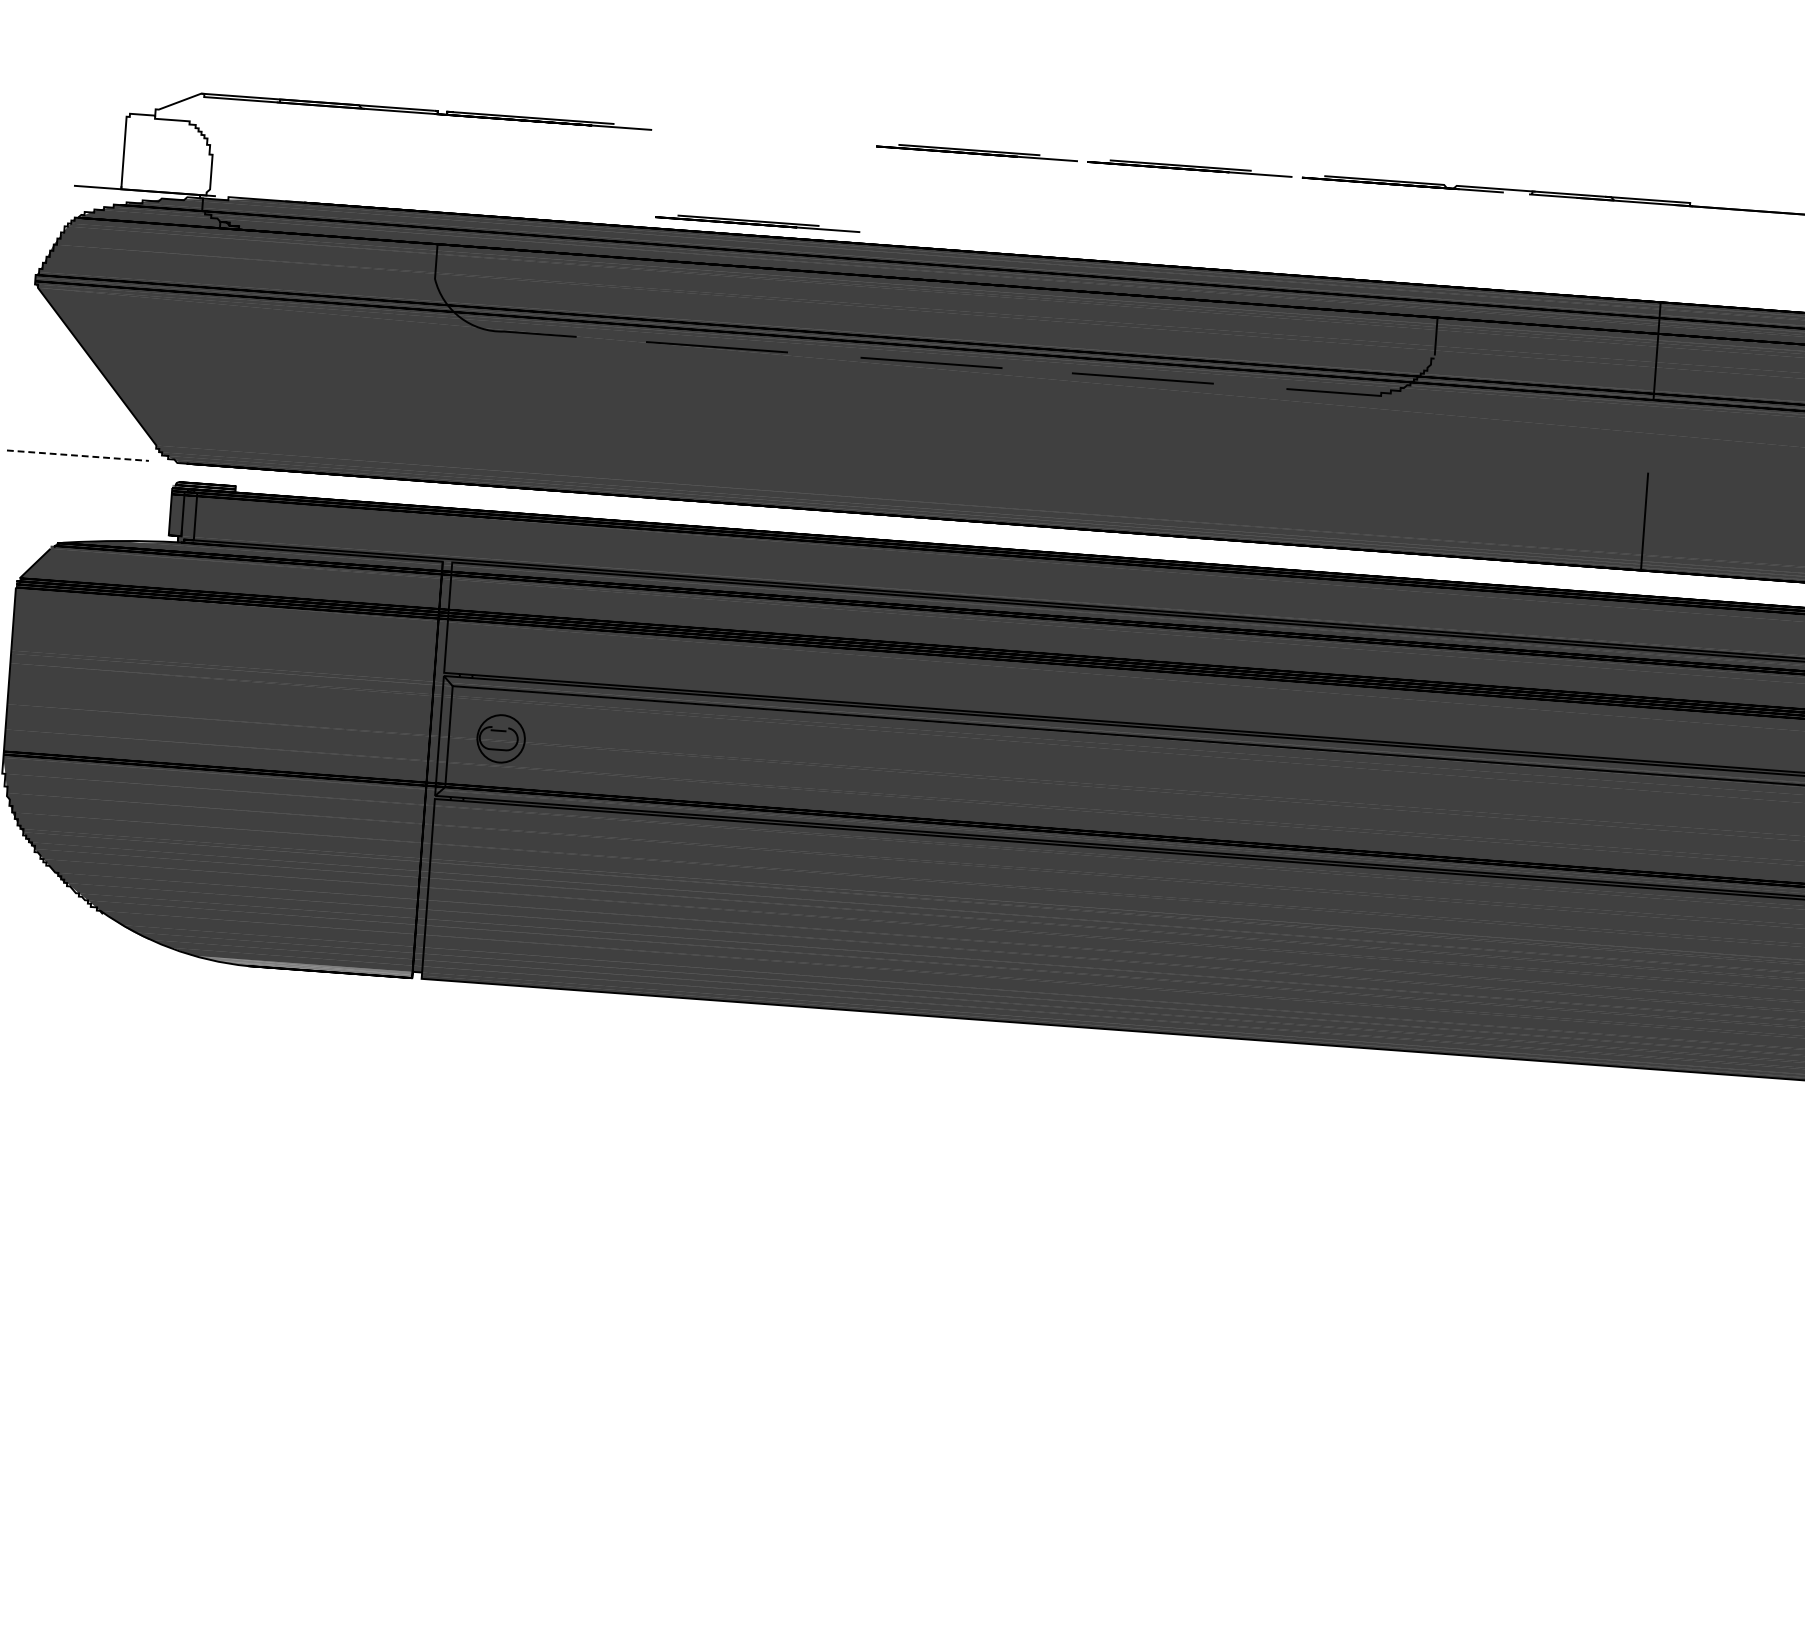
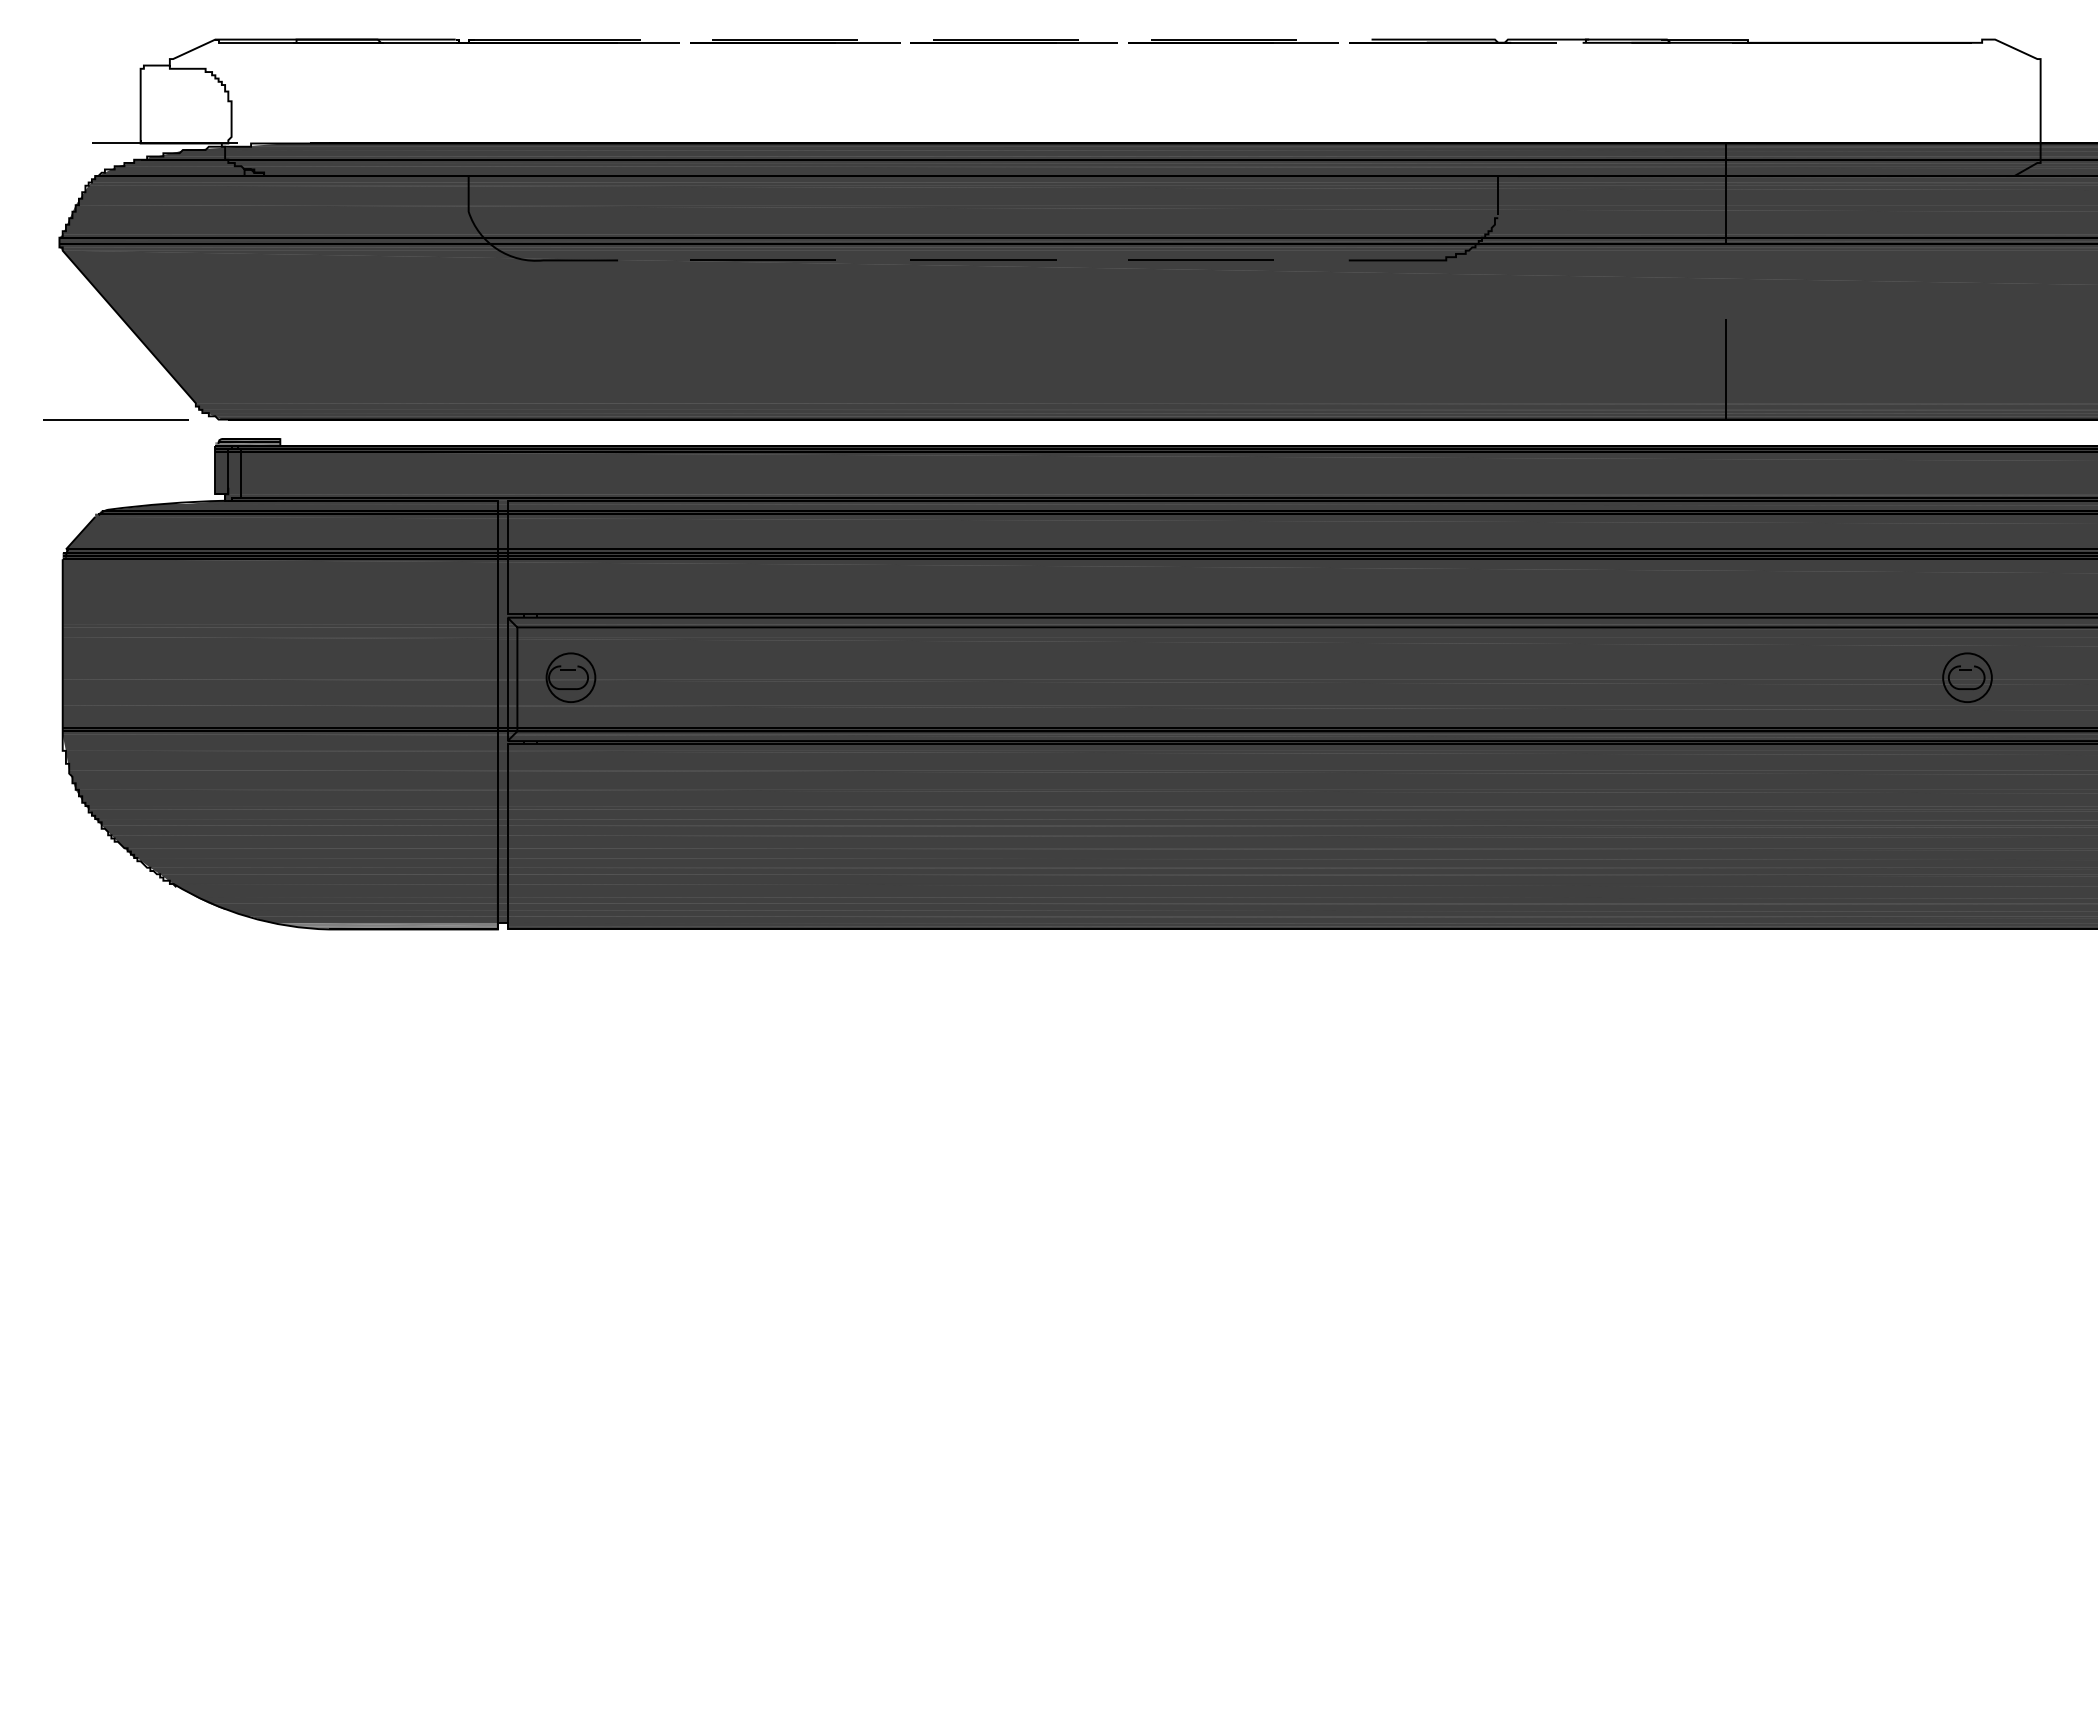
line: (758, 222) -> (795, 40), moved
line: (78, 455) -> (116, 419), dashed -> solid

